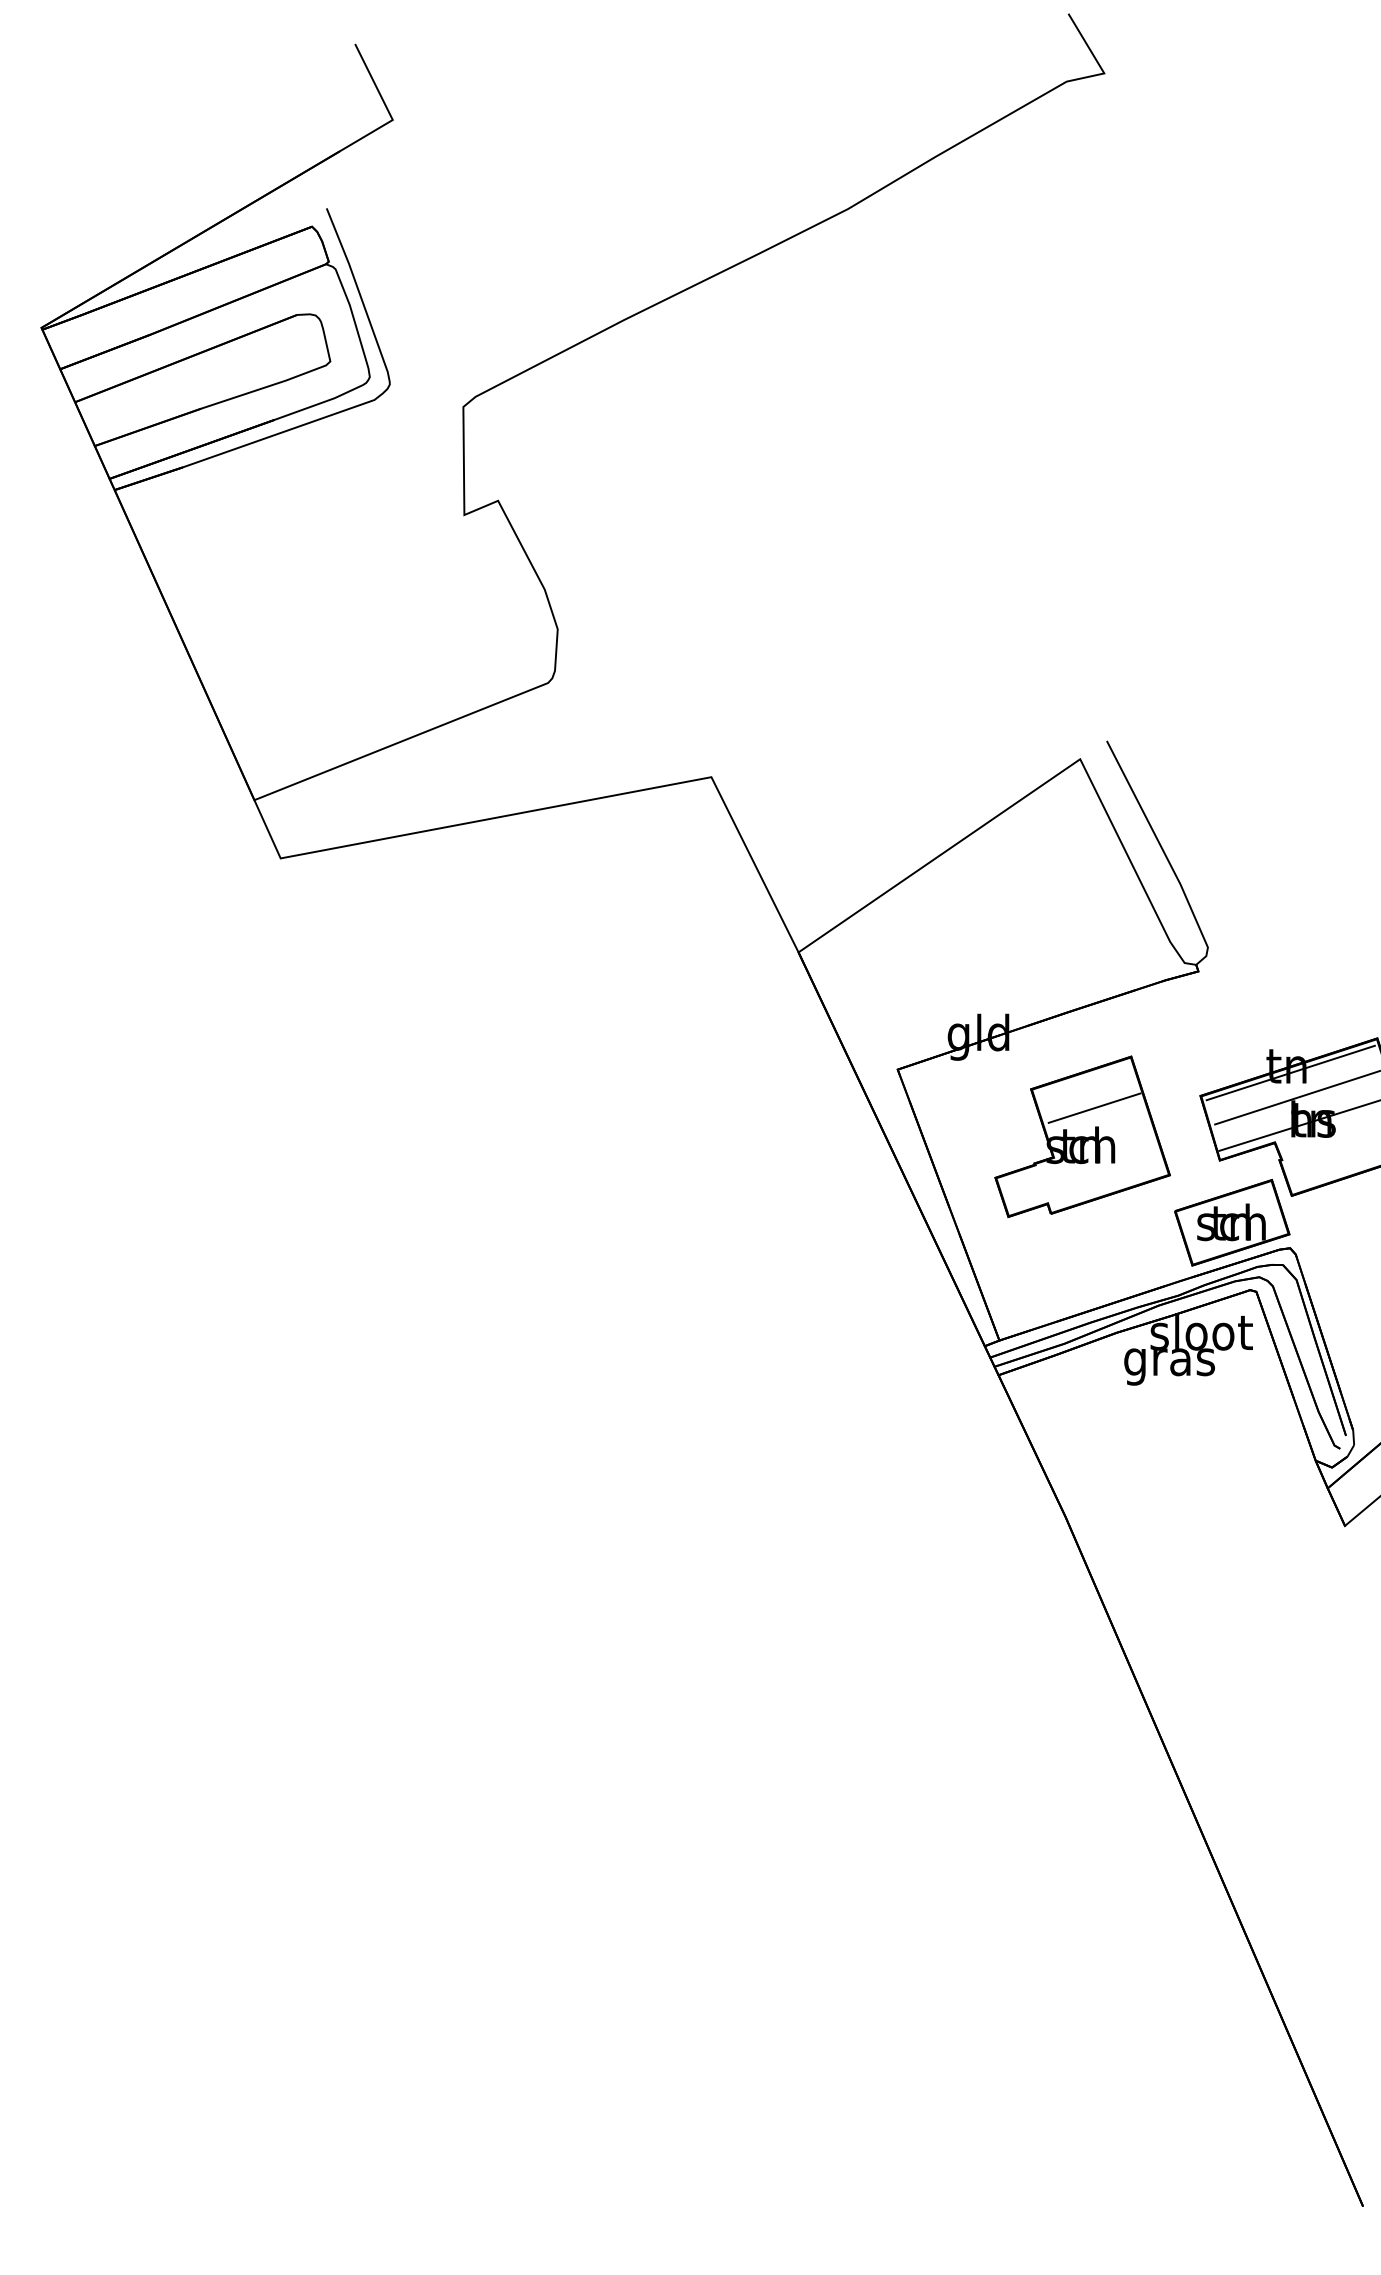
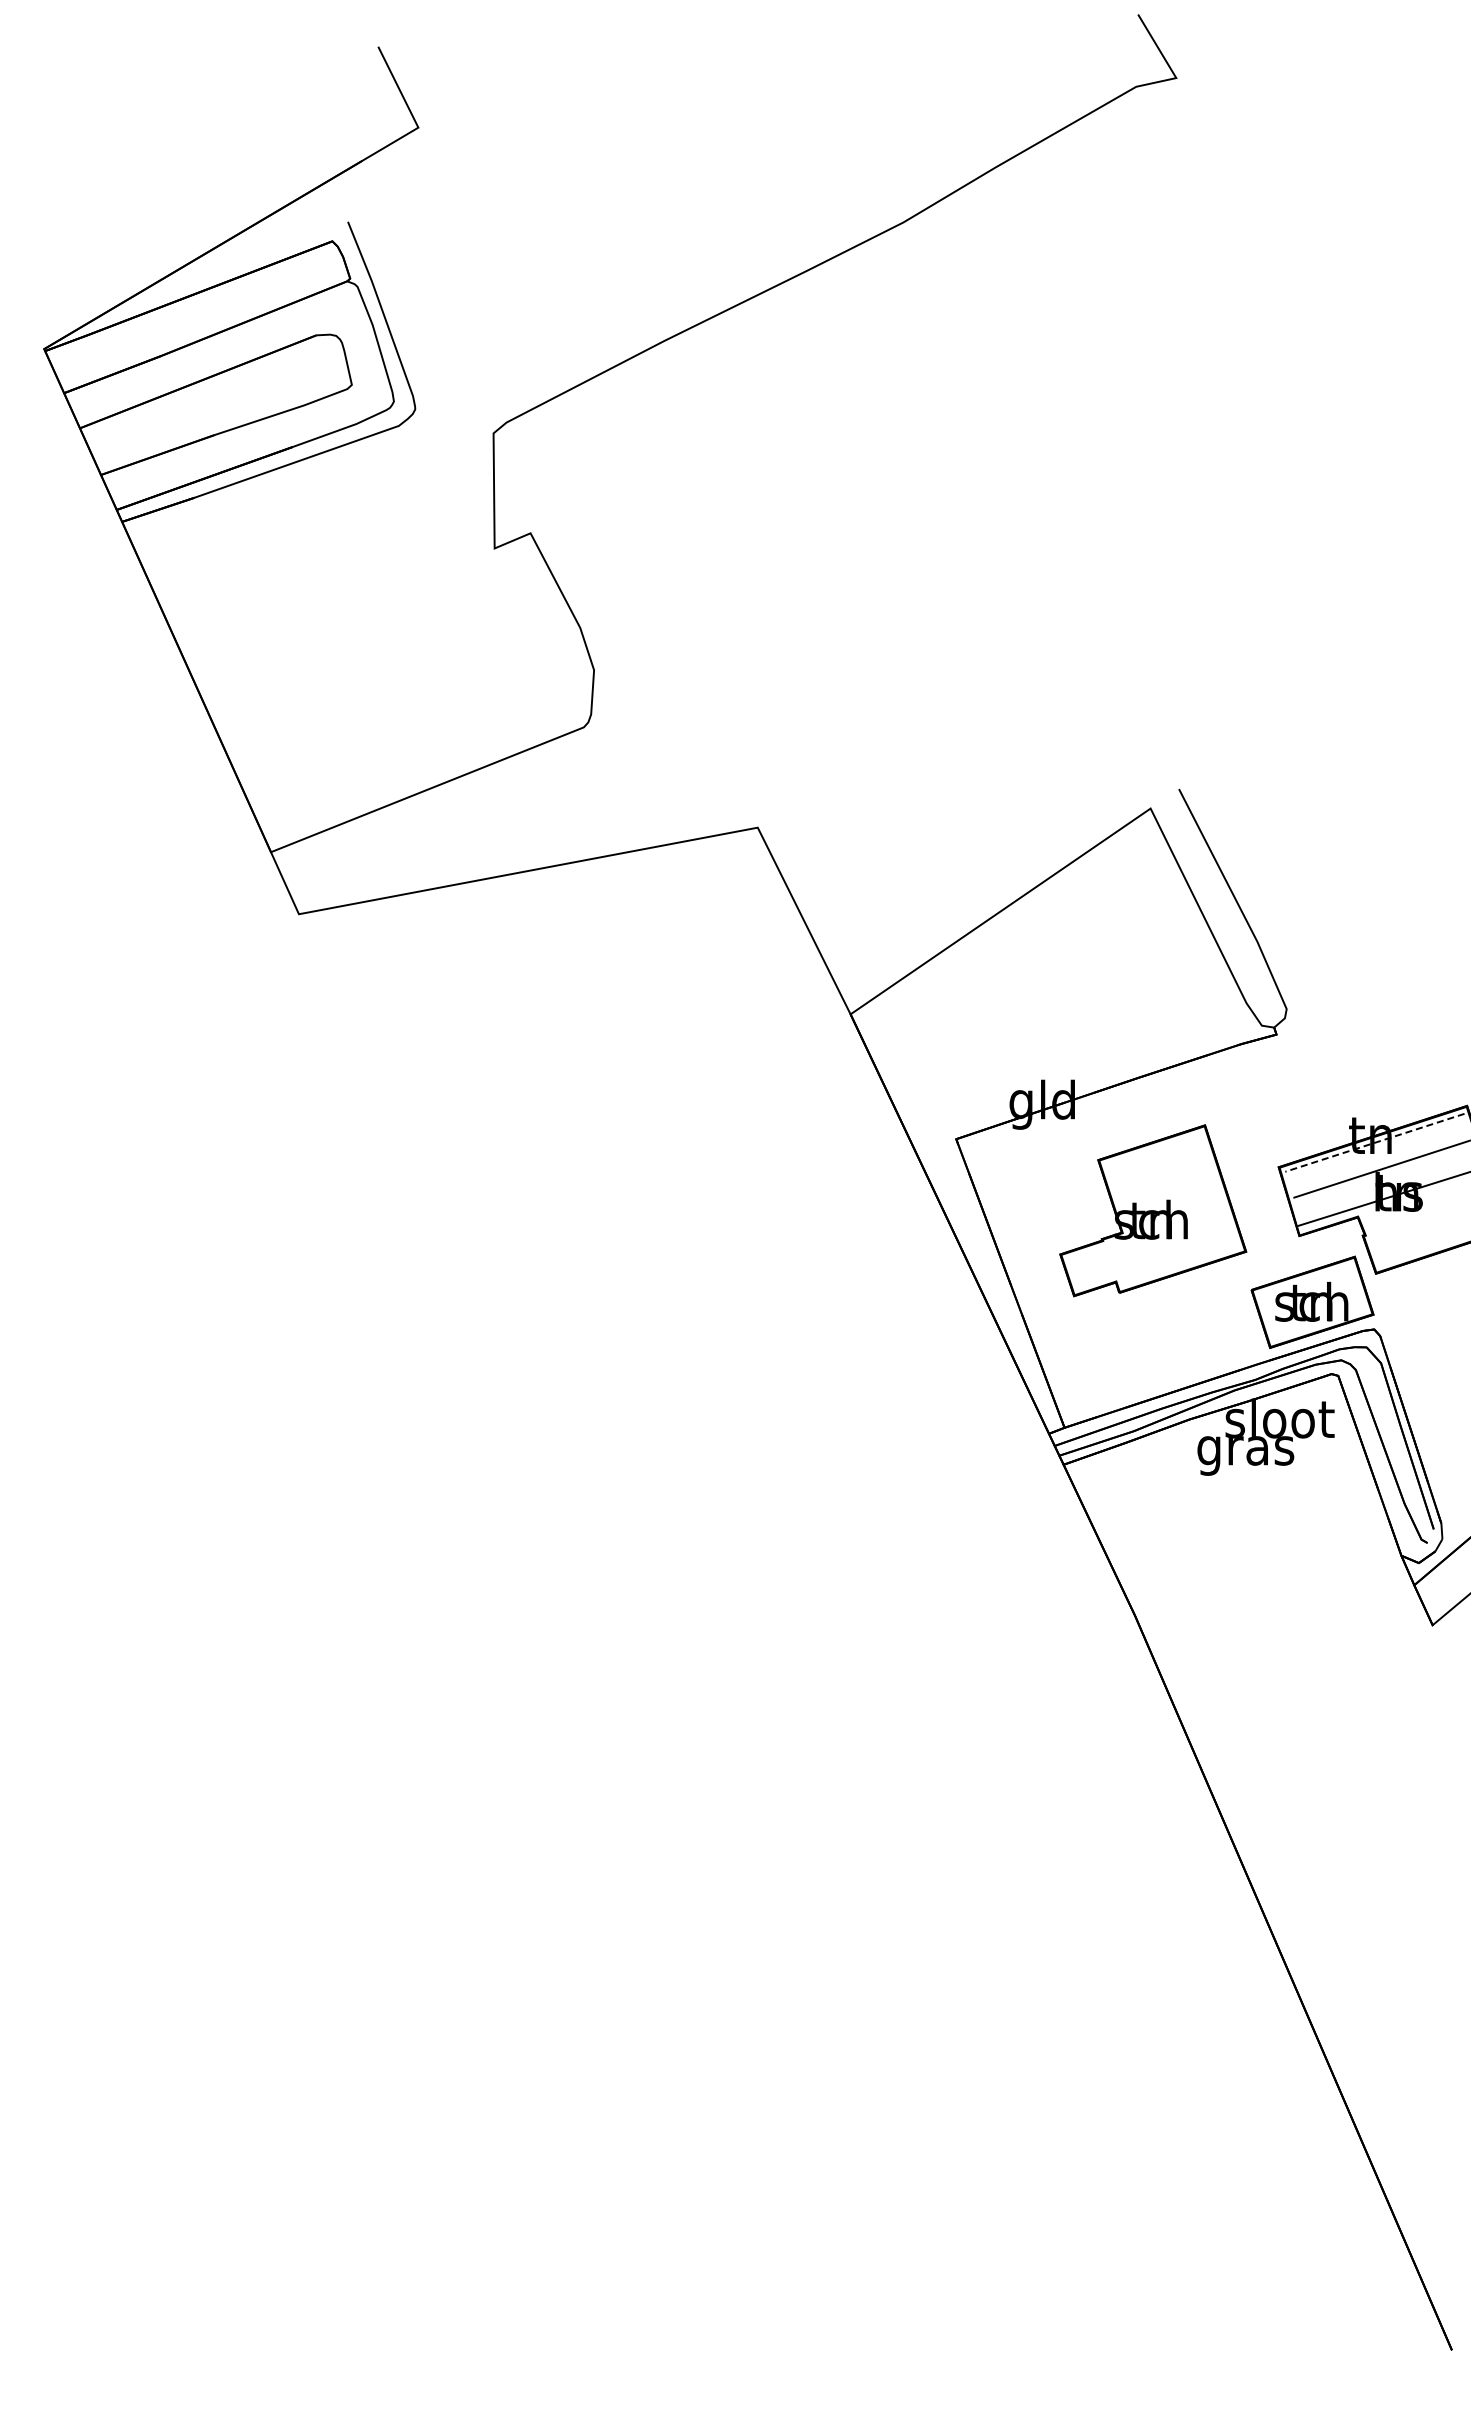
line: (1290, 1072) -> (1374, 1142), solid -> dashed
line: (1094, 1107) -> (1165, 1179), removed

